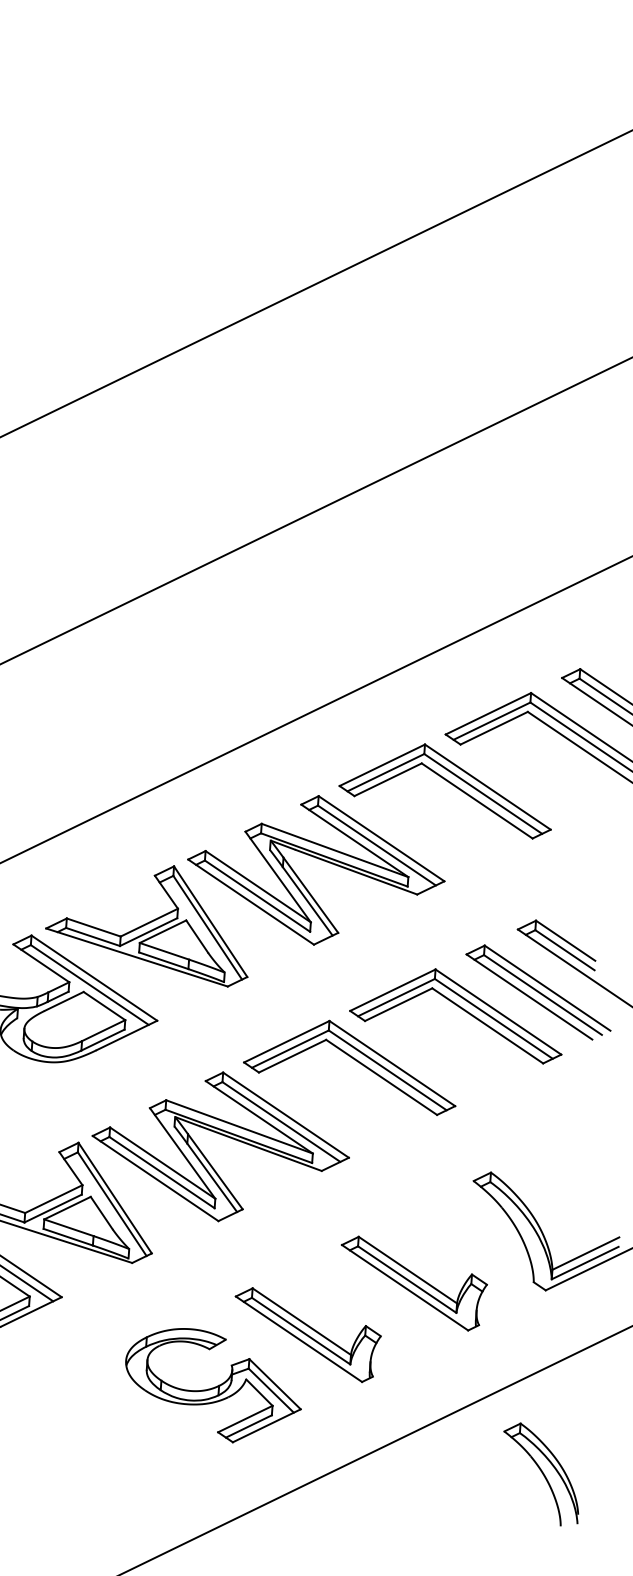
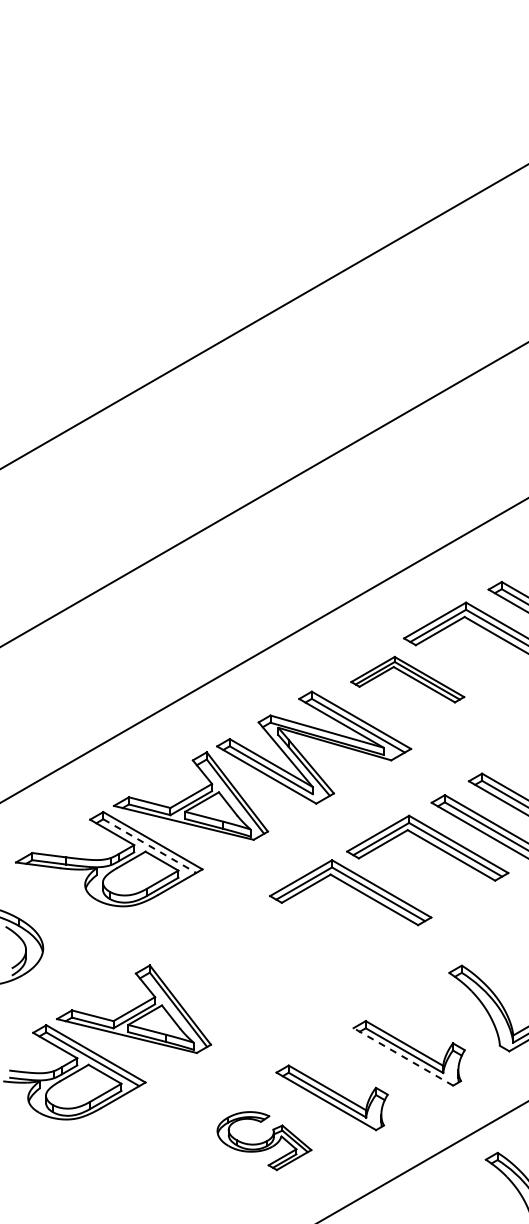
part: (446, 789) -> (407, 679), size x0.7
line: (89, 985) -> (149, 846), solid -> dashed
part: (225, 1137) -> (260, 953), removed
line: (403, 1287) -> (402, 1056), solid -> dashed
part: (213, 1385) -> (264, 1140), size x0.7

